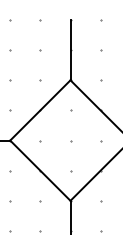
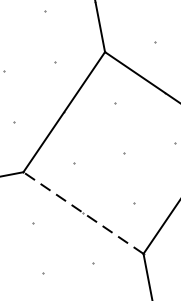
line: (40, 170) -> (83, 212), solid -> dashed

